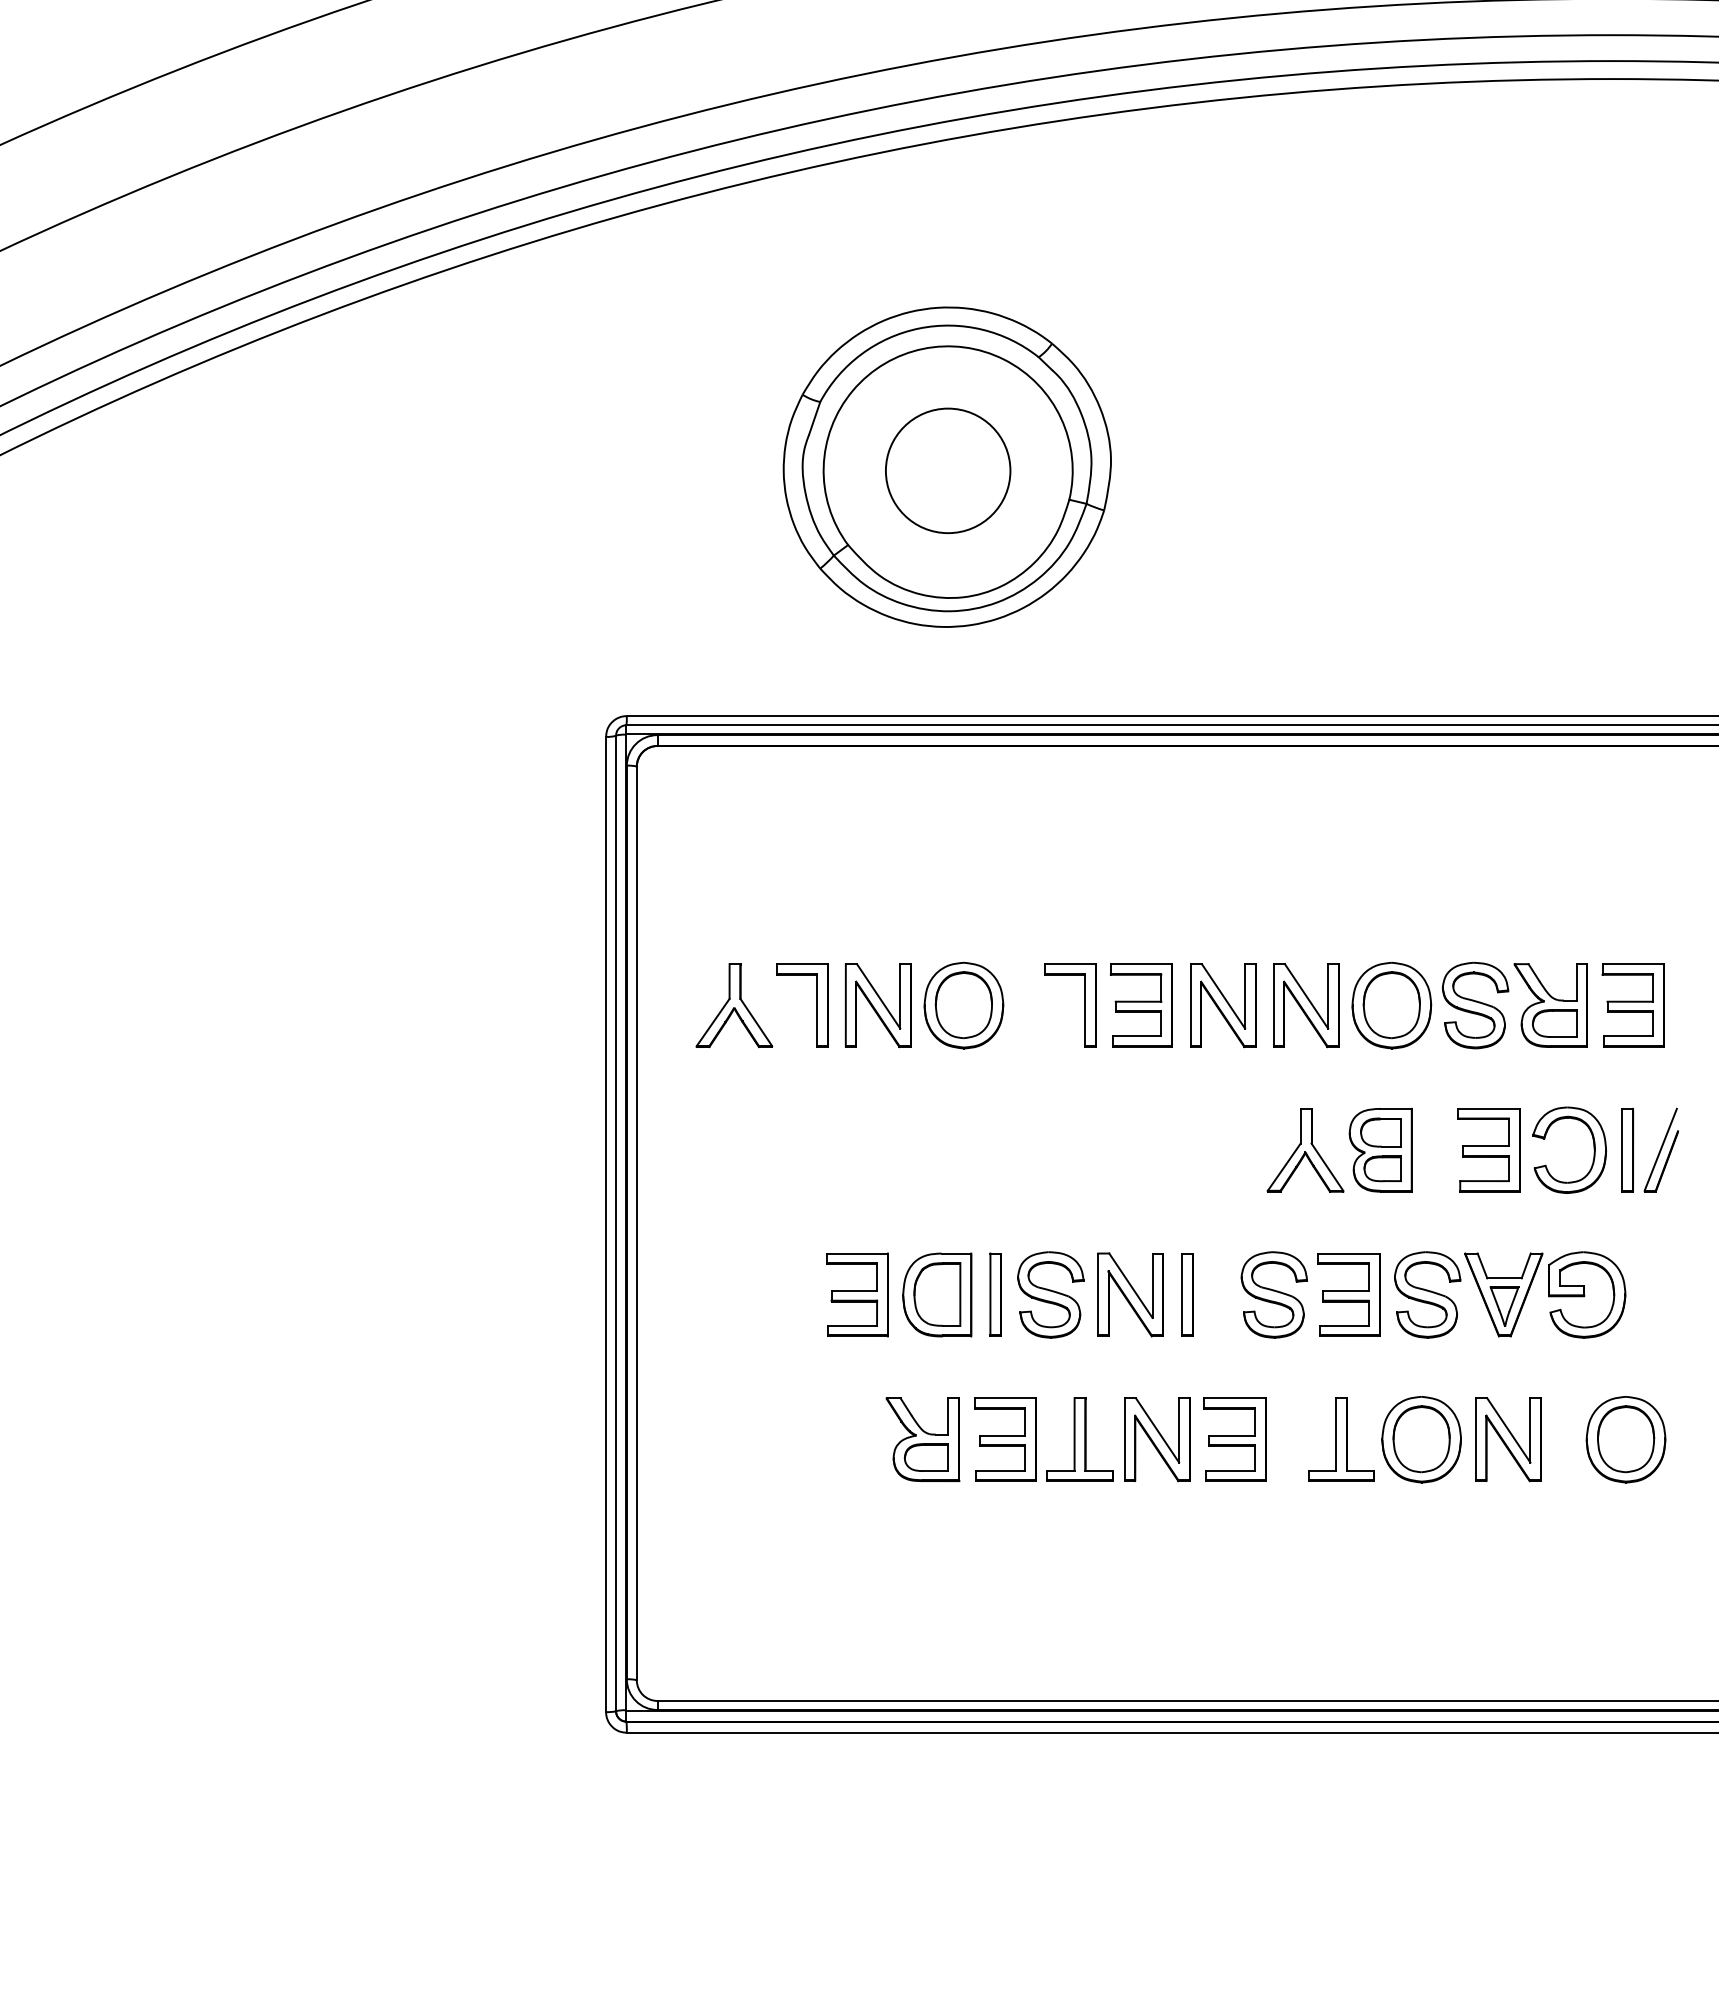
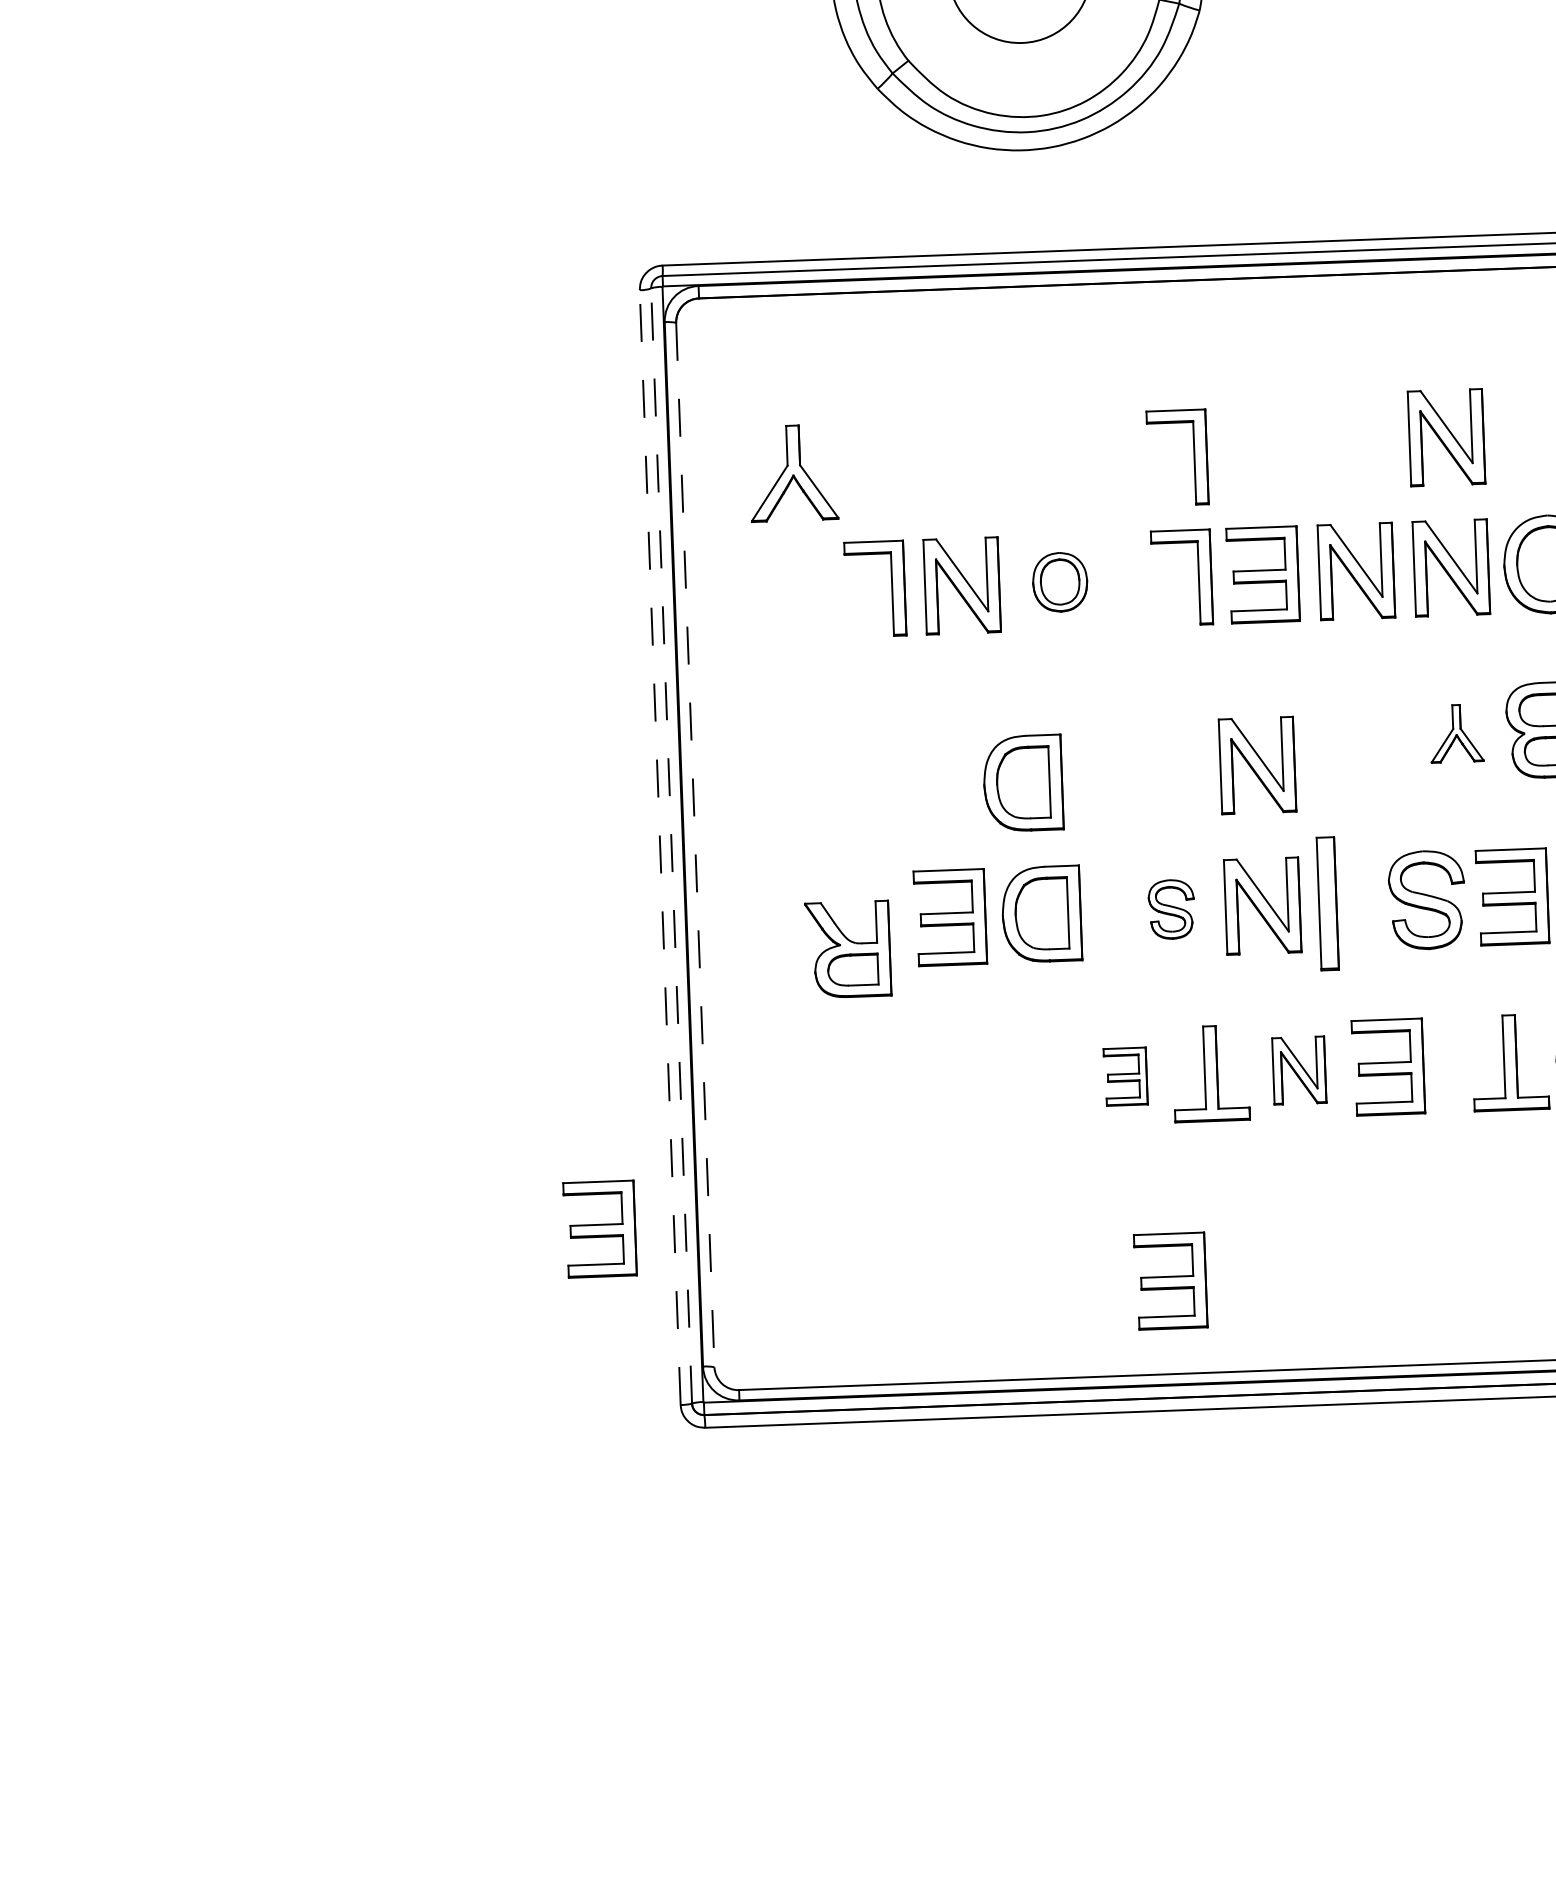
part: (1306, 891) -> (1446, 437), added
part: (1084, 900) -> (1193, 457), added
part: (734, 1005) -> (793, 472), moved
part: (963, 1005) -> (1059, 582), size x0.6
part: (1305, 1150) -> (1456, 733), size x0.6
part: (1130, 1171) -> (1257, 765), added
part: (925, 1179) -> (1023, 782), added
line: (616, 1223) -> (672, 846), solid -> dashed
line: (636, 1223) -> (694, 845), solid -> dashed
line: (606, 1224) -> (660, 847), solid -> dashed
part: (995, 1294) -> (1108, 911), removed
part: (1050, 1294) -> (1171, 908), size x0.6
part: (1187, 1294) -> (1327, 903), size x1.4
part: (922, 1439) -> (847, 949), moved
part: (1005, 1439) -> (1125, 1076), size x0.6
part: (1157, 1439) -> (1299, 1070), size x0.7
part: (541, 1555) -> (600, 1228), added
part: (1037, 1619) -> (1169, 1281), added

